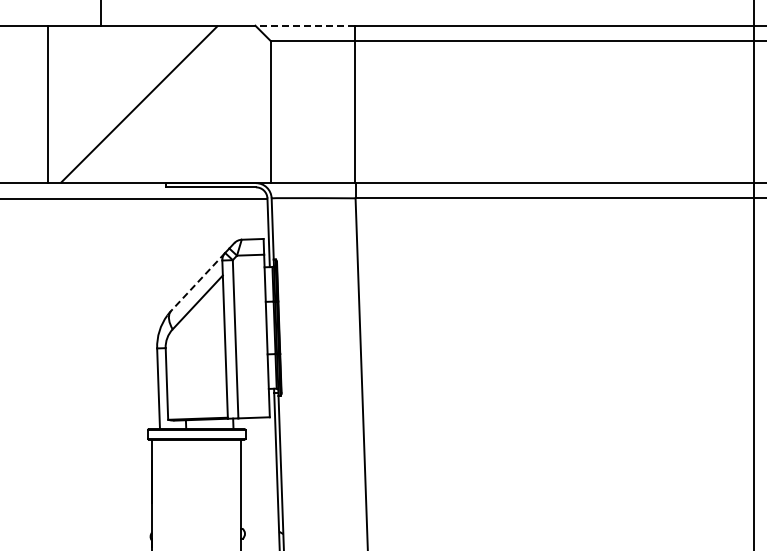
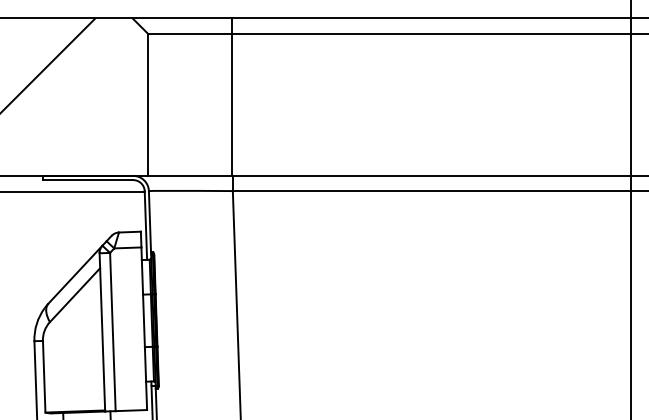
line: (305, 25) -> (182, 18), dashed -> solid
line: (198, 281) -> (75, 274), dashed -> solid

